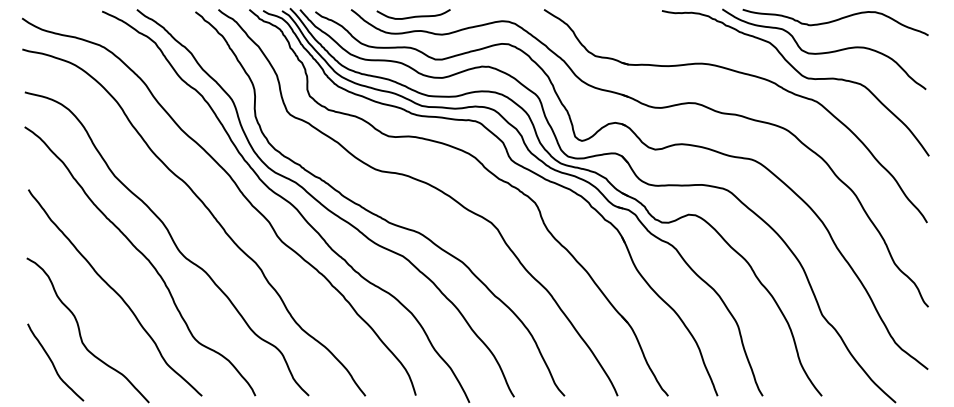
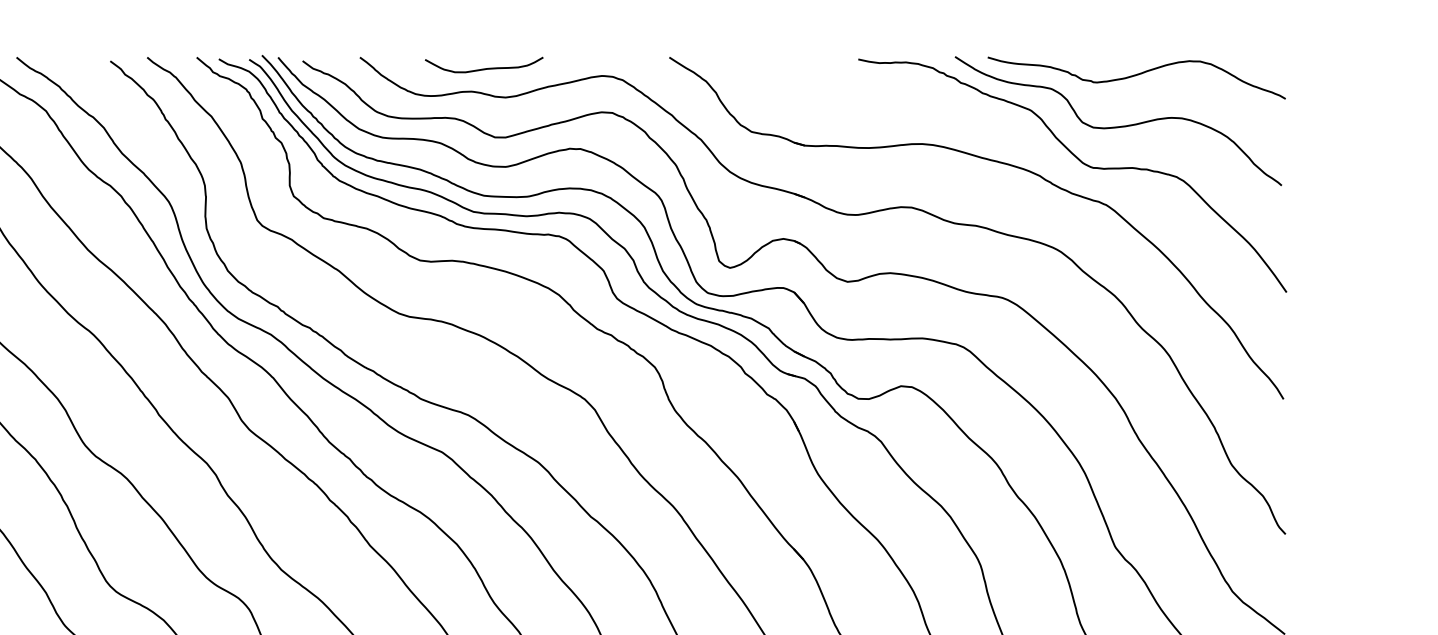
curve: (413, 16) -> (483, 68), moved

